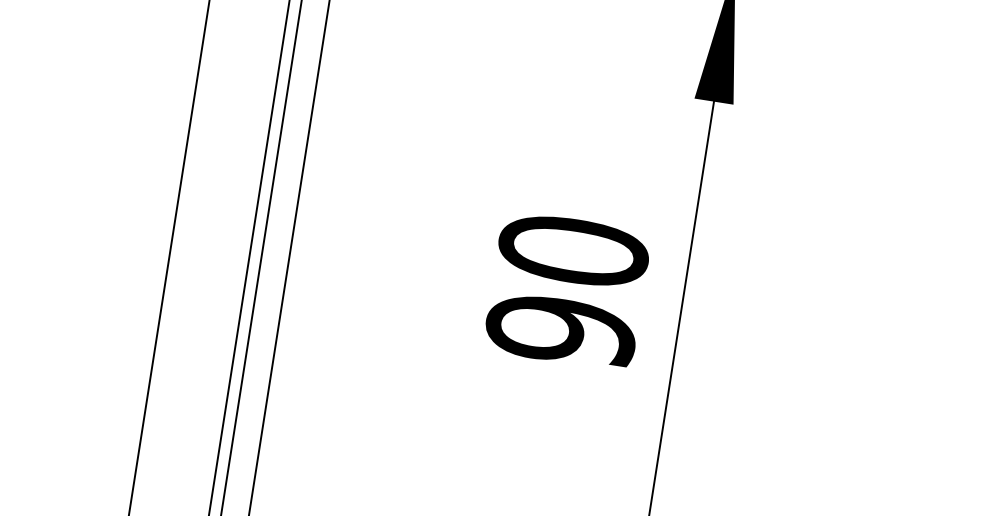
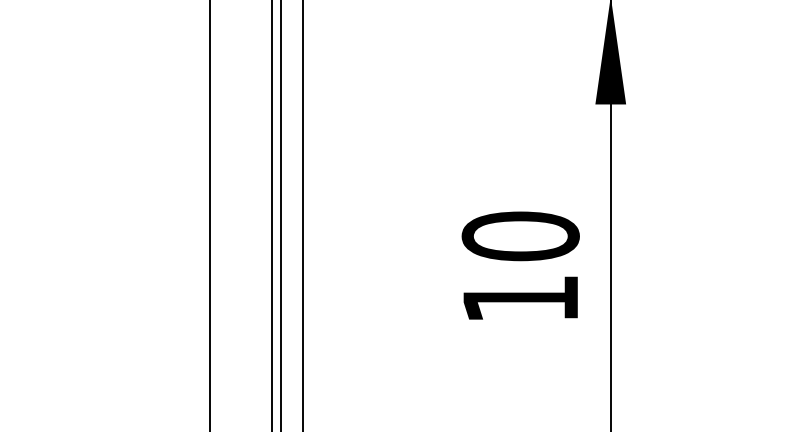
text: (560, 331) -> (520, 299), 90 -> 10

